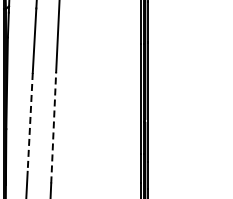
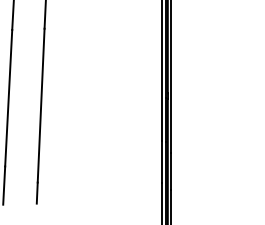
line: (30, 122) -> (9, 98), dashed -> solid
line: (53, 127) -> (40, 105), dashed -> solid

